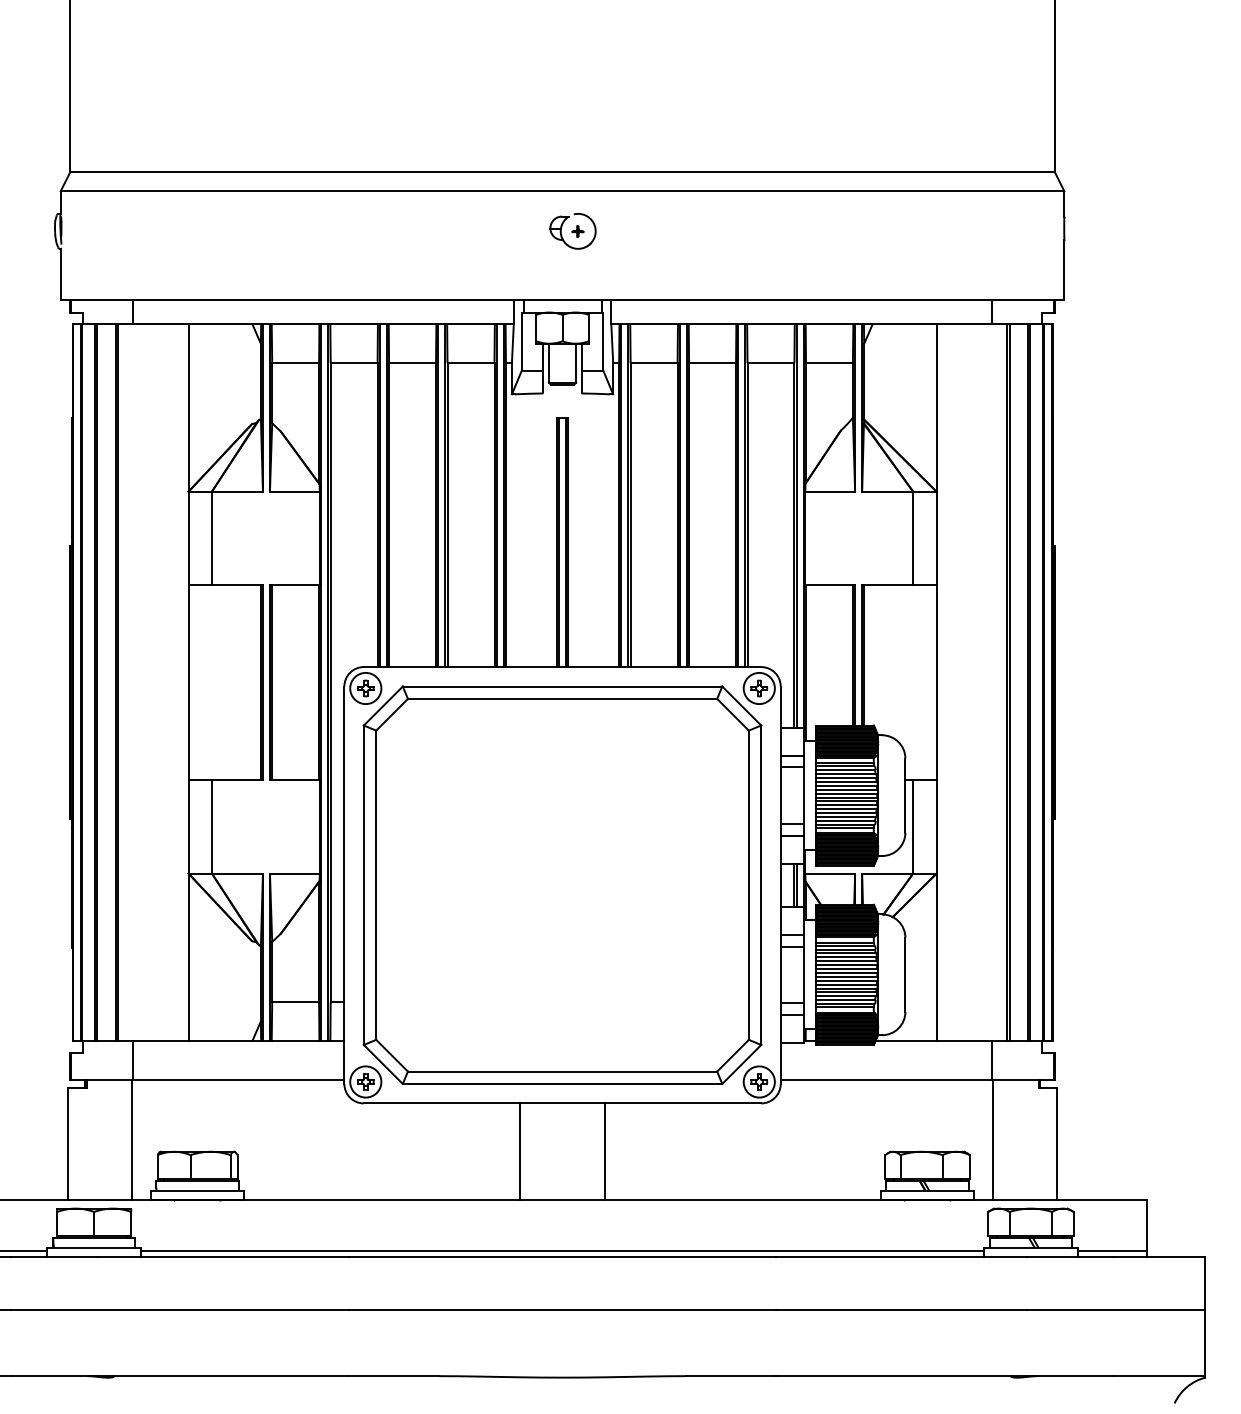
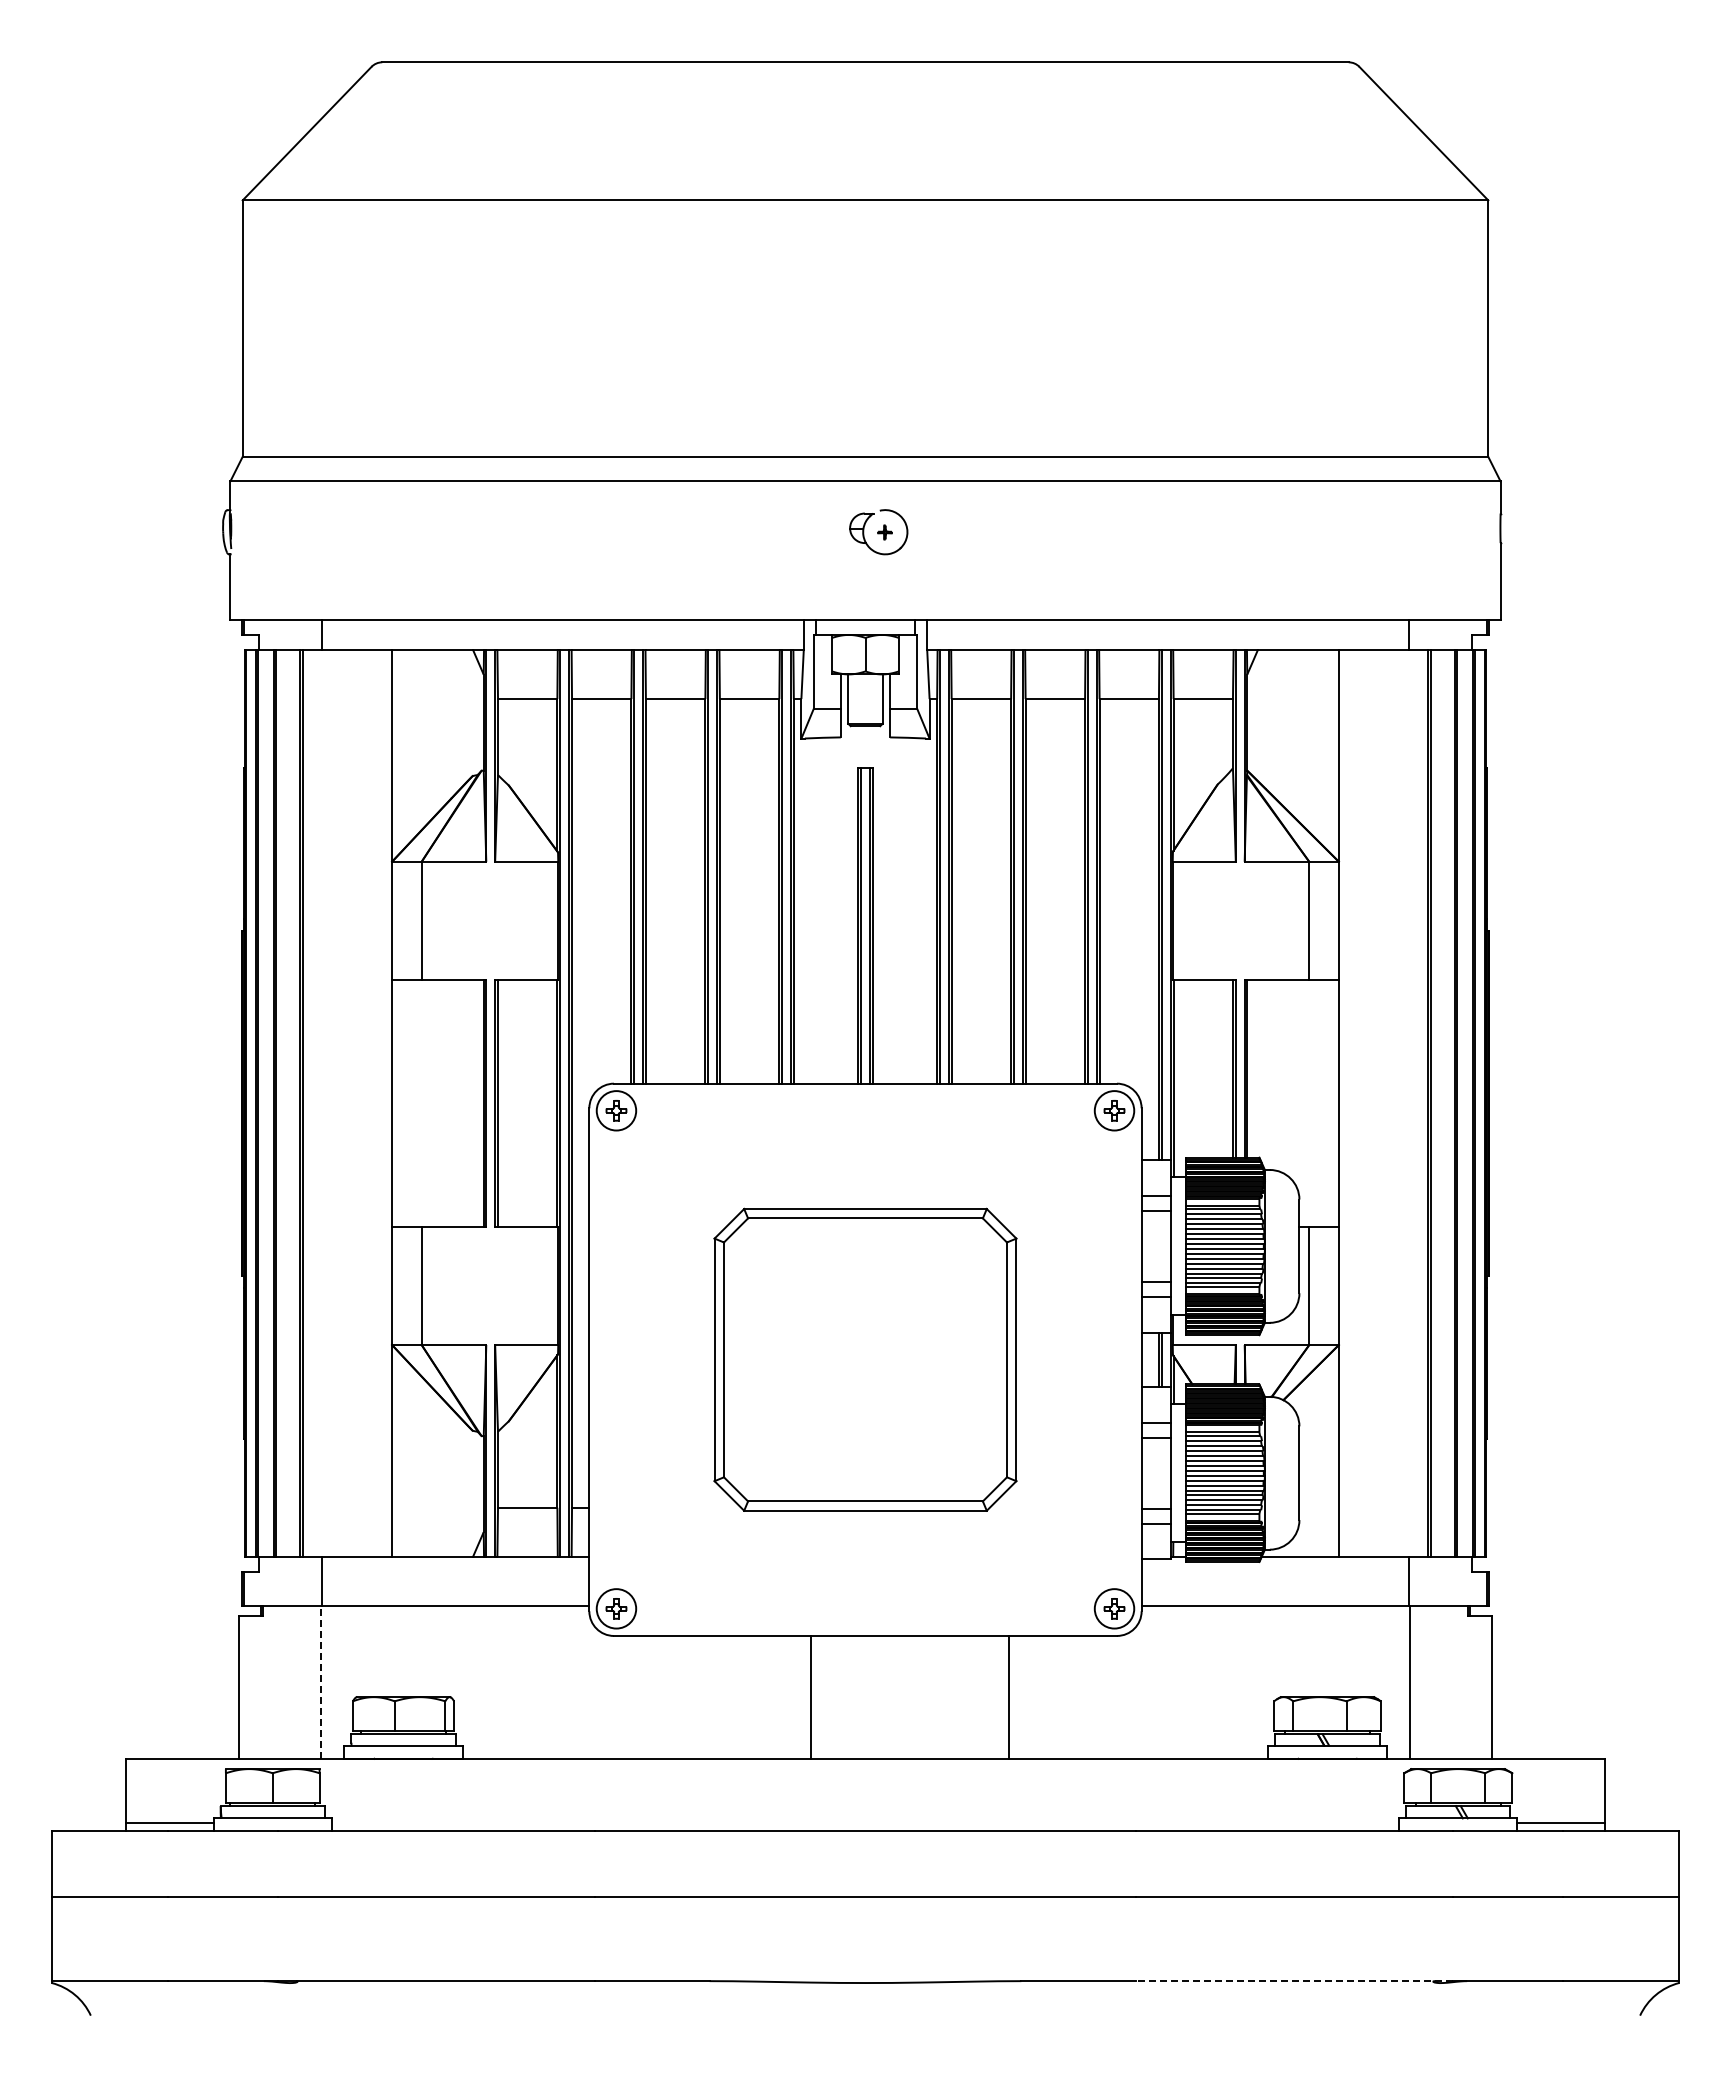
part: (562, 884) -> (865, 1359), size x0.6
line: (131, 1140) -> (320, 1682), solid -> dashed
line: (605, 1151) -> (1008, 1696), moved
line: (562, 1250) -> (865, 1822), removed
line: (901, 1376) -> (1294, 1981), solid -> dashed

